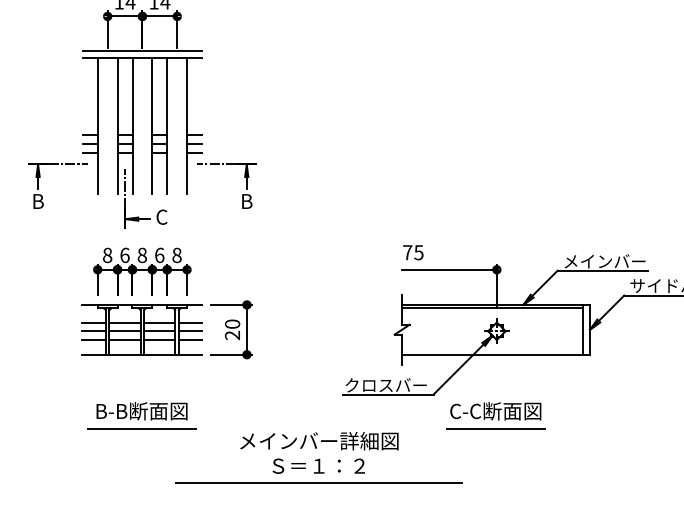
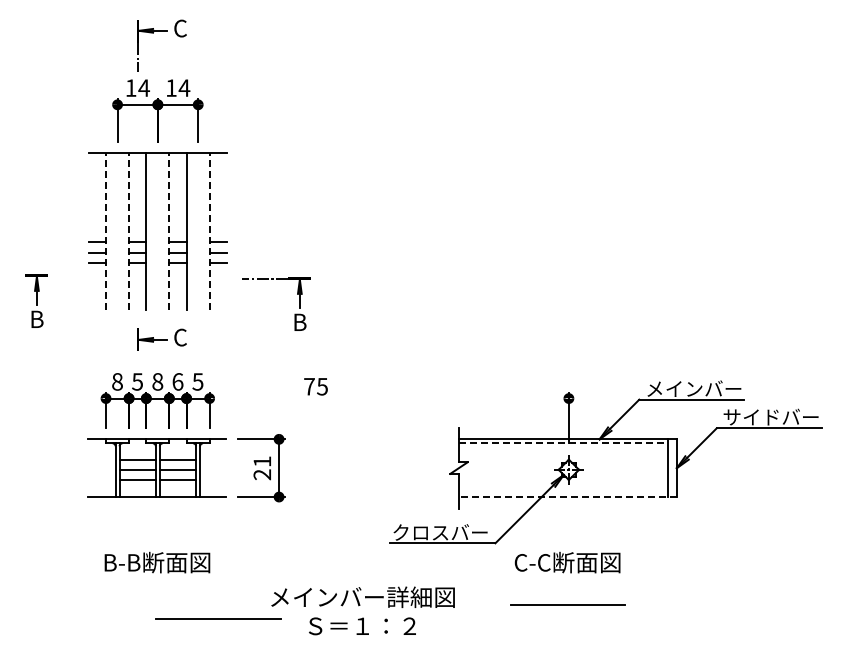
line: (142, 50) -> (157, 144), removed
line: (98, 125) -> (106, 231), solid -> dashed
line: (117, 125) -> (129, 231), solid -> dashed
line: (152, 125) -> (169, 231), solid -> dashed
line: (186, 125) -> (209, 231), solid -> dashed
line: (67, 163) -> (71, 275), removed
line: (124, 188) -> (137, 304), removed
part: (242, 194) -> (294, 314), moved
text: (412, 252) -> (315, 386), moved
text: (124, 255) -> (137, 381), 6 -> 5
text: (176, 255) -> (197, 381), 8 -> 5
line: (449, 269) -> (513, 398), removed
line: (492, 308) -> (563, 443), solid -> dashed
line: (93, 322) -> (101, 459), removed
line: (190, 322) -> (213, 459), removed
text: (232, 324) -> (262, 461), 20 -> 21
line: (93, 330) -> (101, 469), removed
line: (190, 330) -> (213, 469), removed
line: (93, 340) -> (101, 480), removed
line: (190, 340) -> (213, 480), removed
line: (495, 354) -> (567, 496), solid -> dashed
line: (142, 428) -> (218, 618), moved
line: (495, 428) -> (567, 604), moved
line: (318, 483) -> (362, 646), removed

